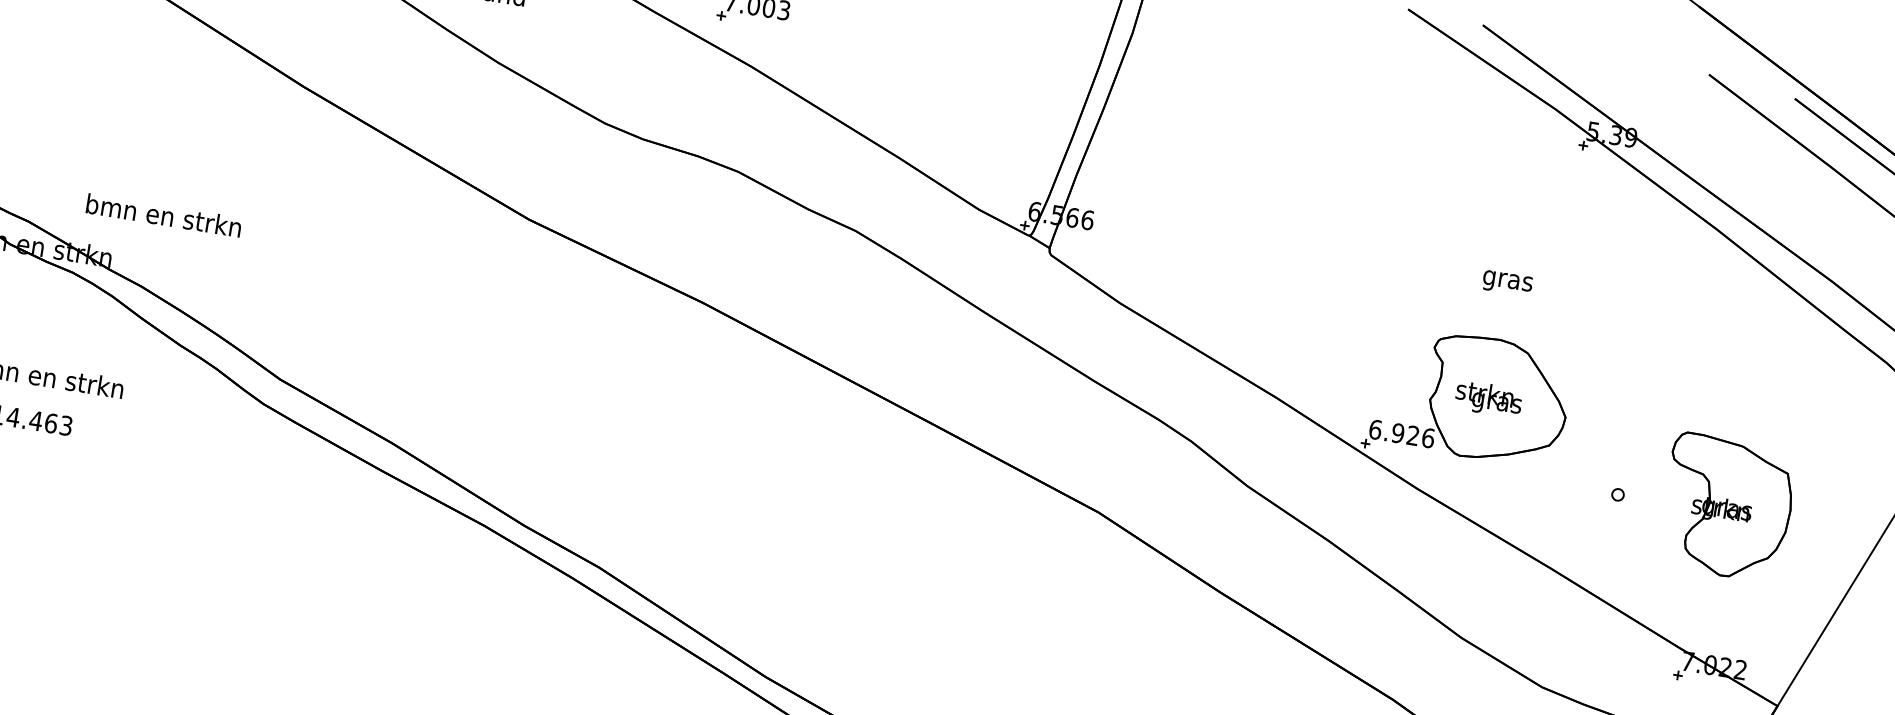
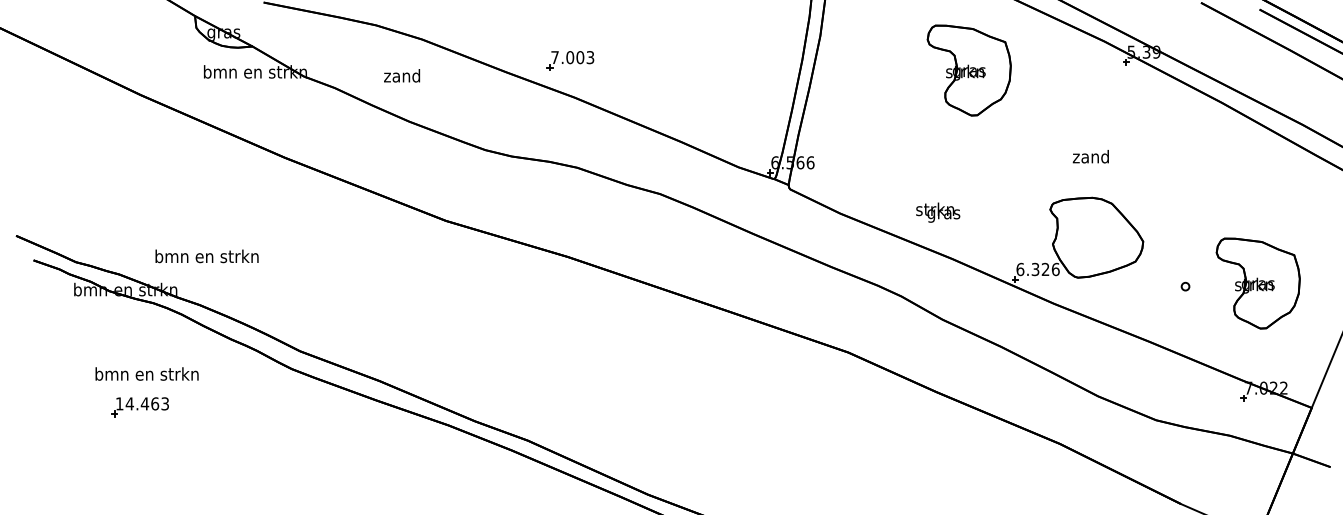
part: (1345, 120) -> (968, 70), added
text: (1506, 279) -> (1090, 157), gras -> zand
text: (1489, 398) -> (938, 212), moved
text: (1398, 433) -> (1035, 269), 6.926 -> 6.326

